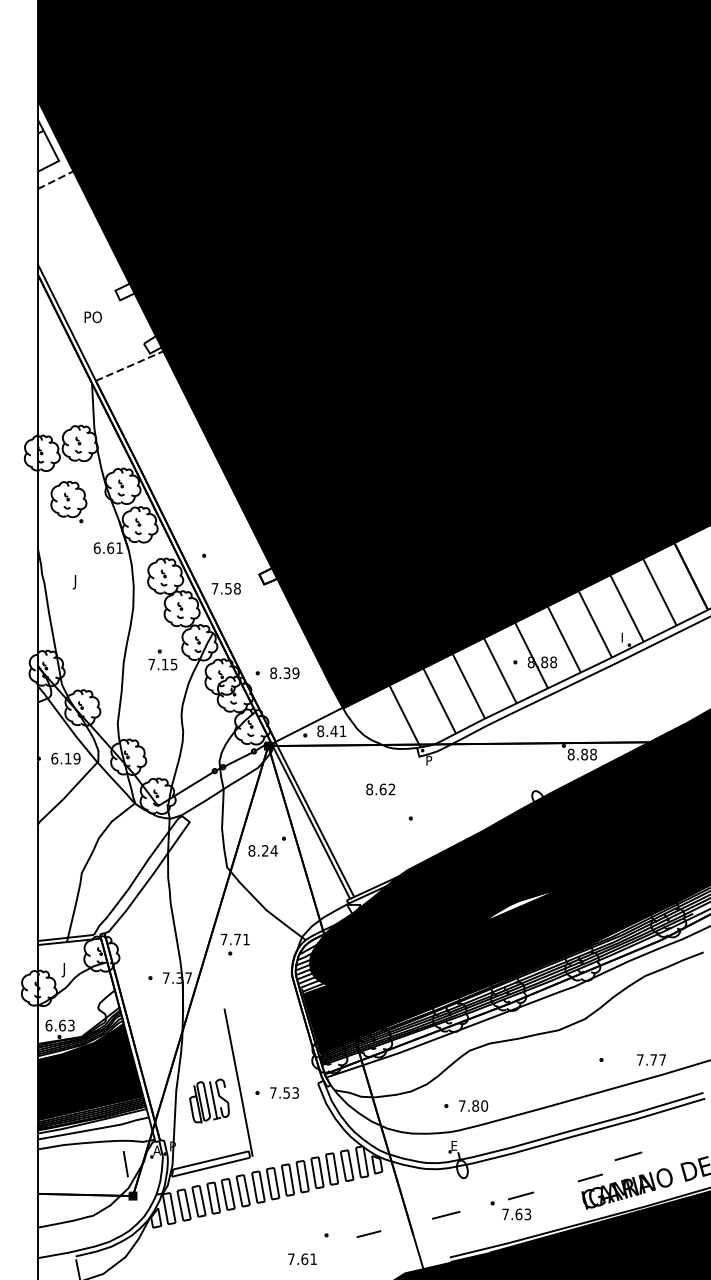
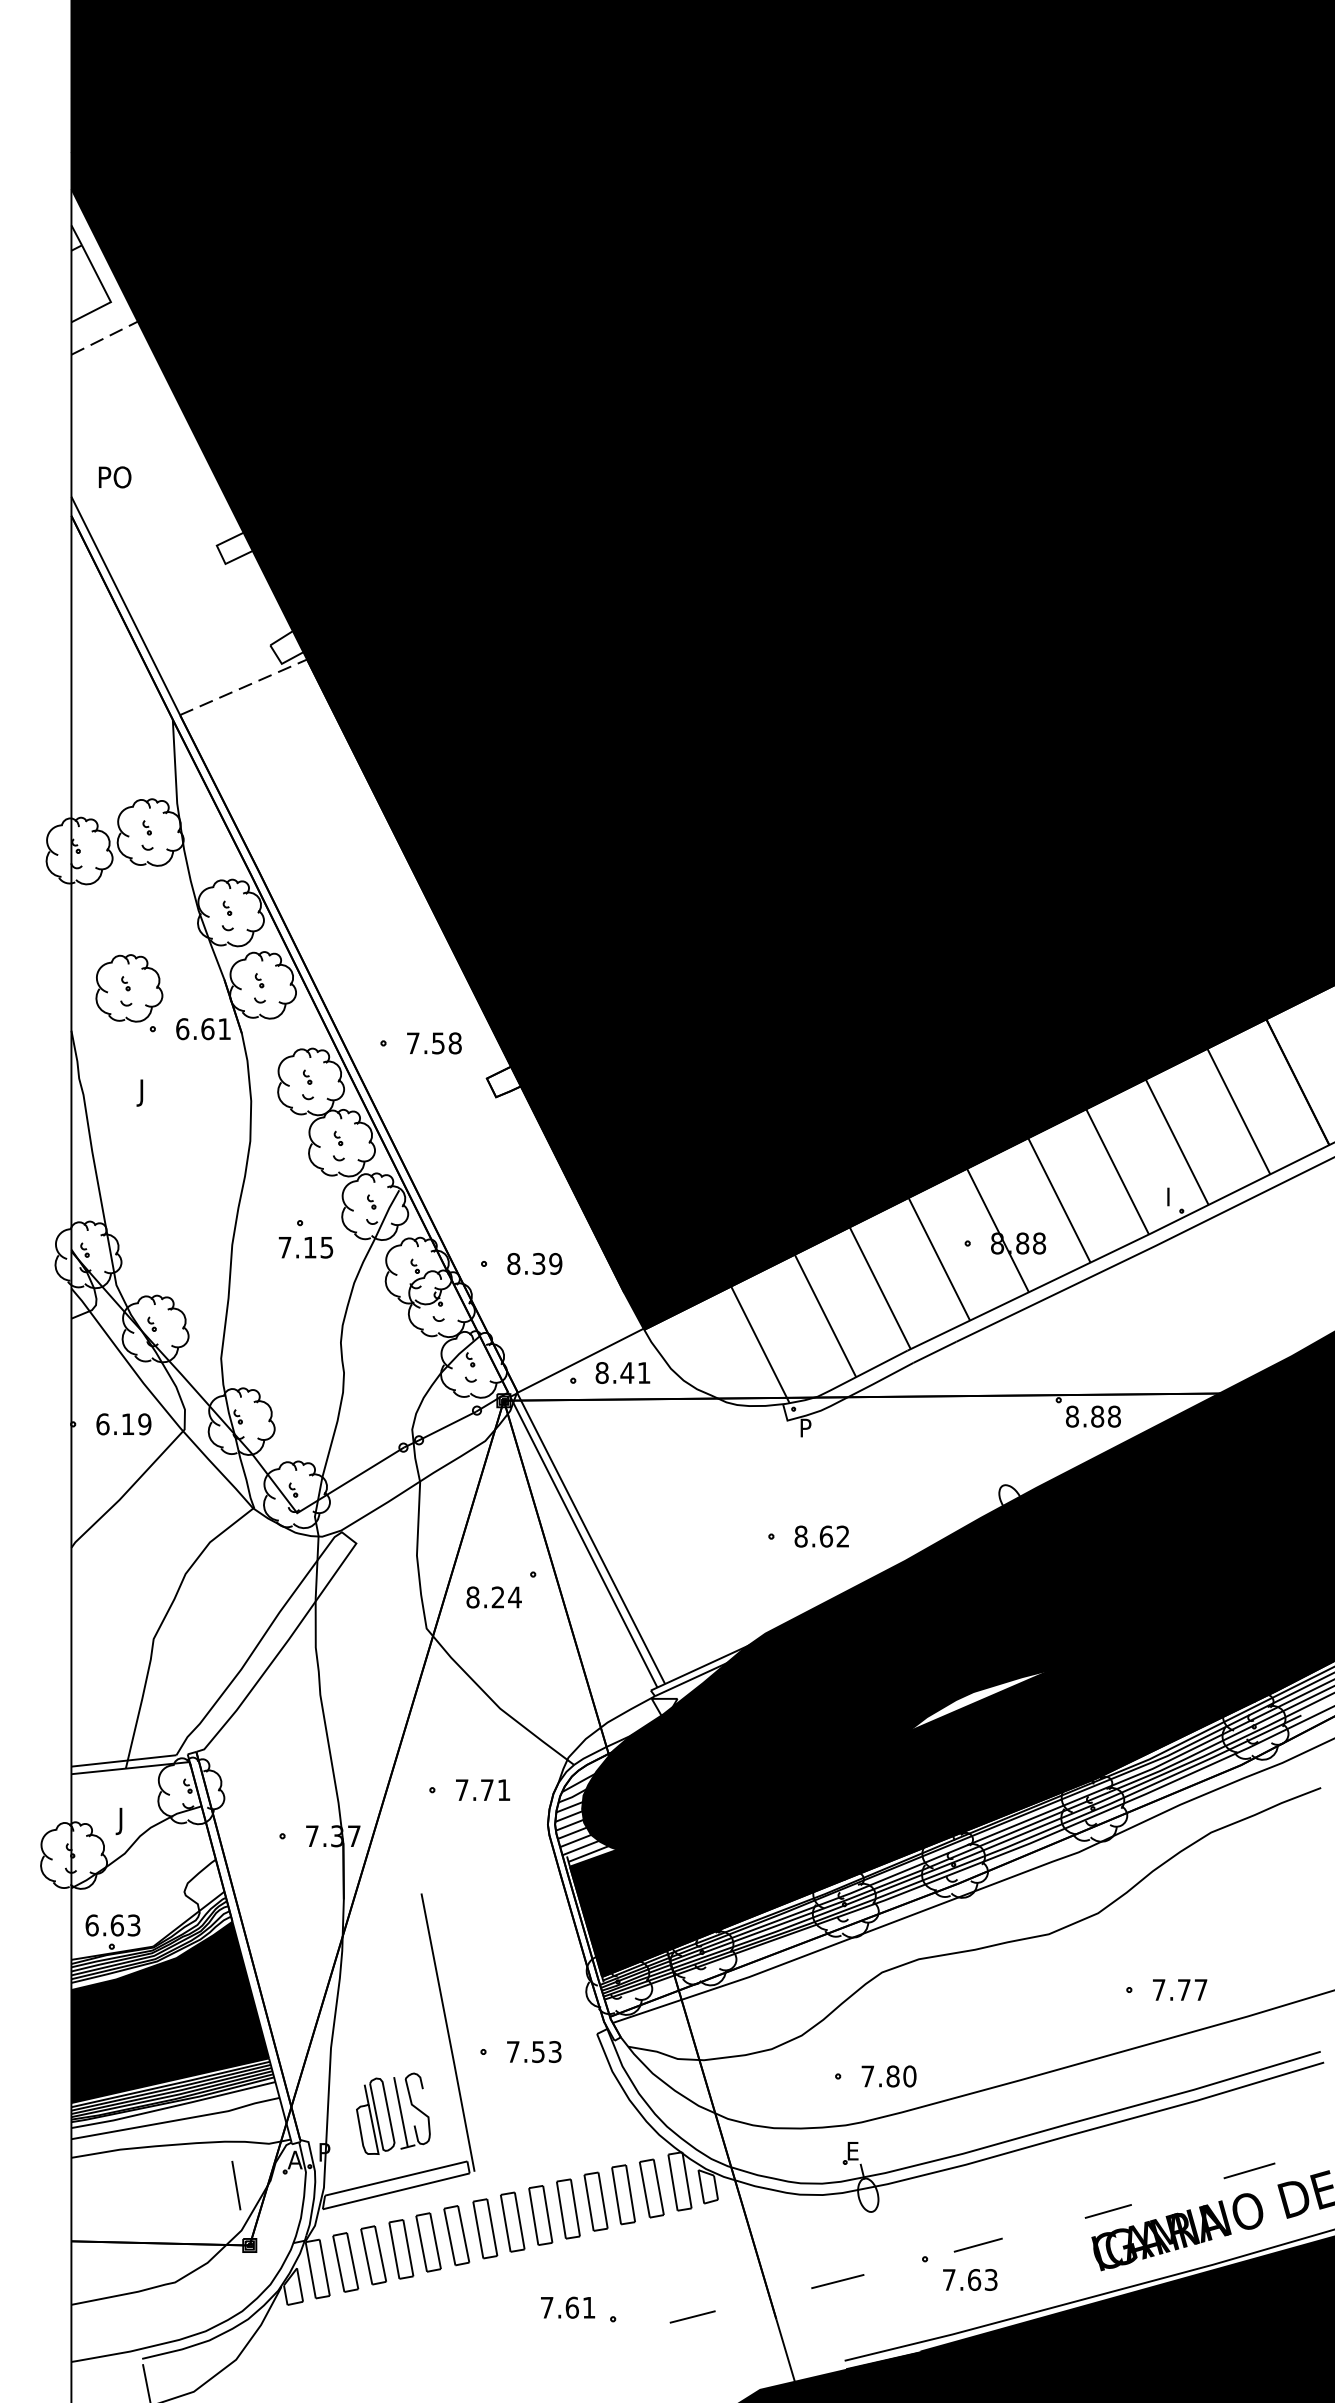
text: (92, 317) -> (113, 477), moved
part: (68, 501) -> (128, 992), moved
text: (225, 588) -> (432, 1042), moved
text: (380, 789) -> (821, 1536), moved
text: (234, 939) -> (481, 1790), moved
text: (651, 1059) -> (1180, 1989), moved
part: (209, 1100) -> (393, 2112), moved
line: (628, 1156) -> (1249, 2171), moved
text: (302, 1258) -> (567, 2306), moved

